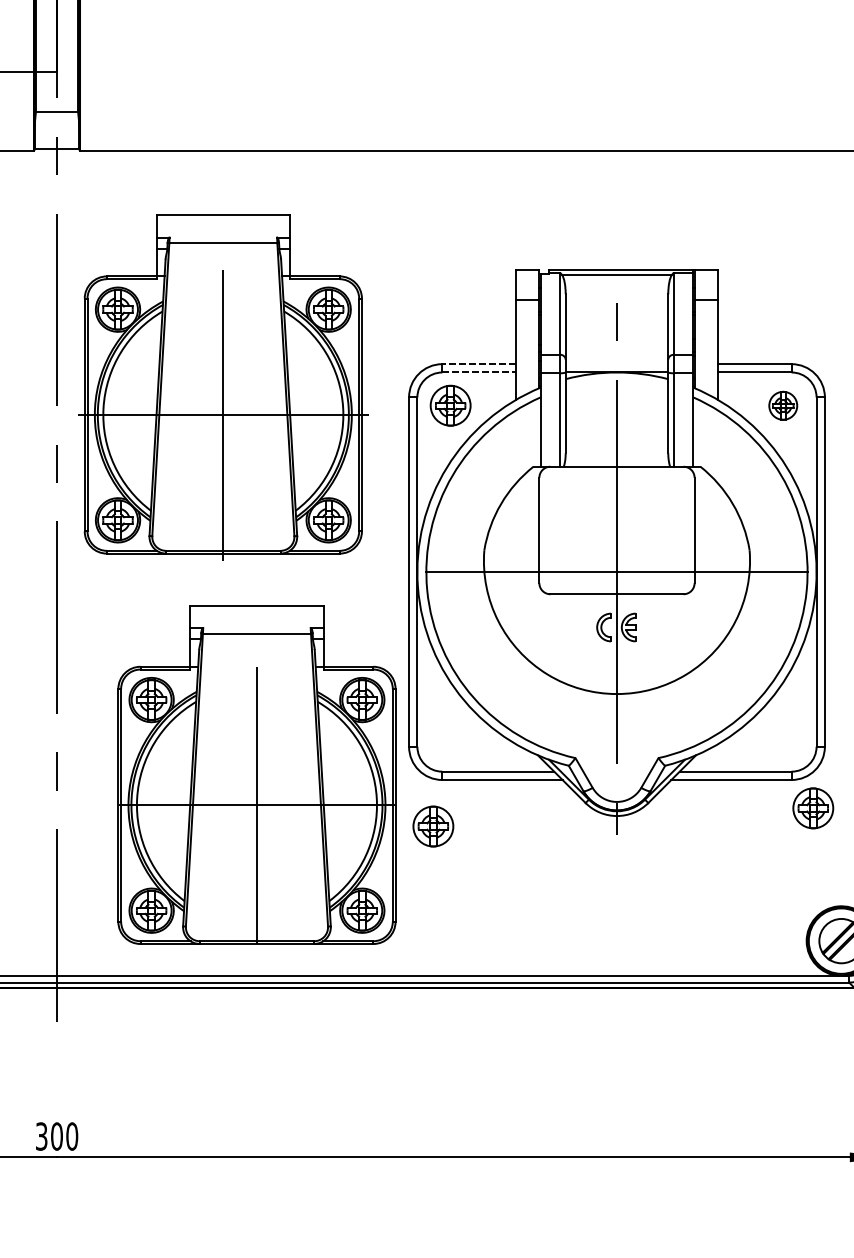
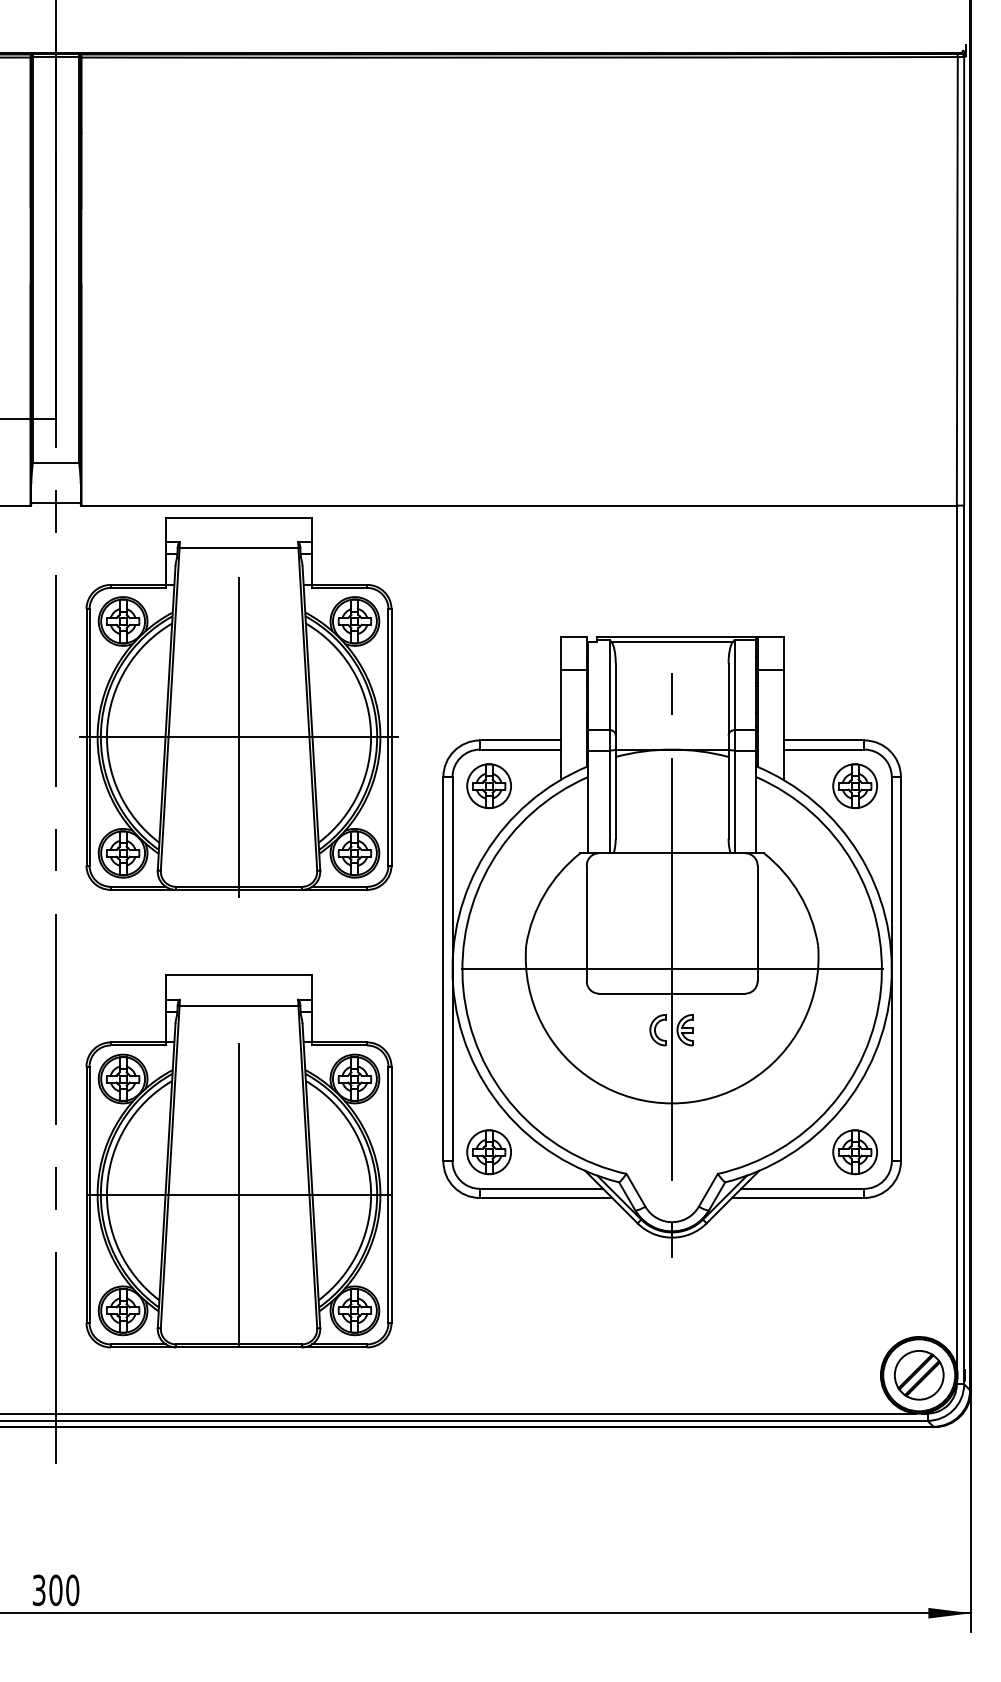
line: (478, 364) -> (519, 740), dashed -> solid
line: (479, 372) -> (520, 749), dashed -> solid
part: (222, 387) -> (238, 707), moved
part: (782, 406) -> (854, 786), size x1.43
part: (256, 774) -> (238, 1161), moved
part: (812, 808) -> (854, 1152), moved
part: (432, 826) -> (488, 1152), moved

